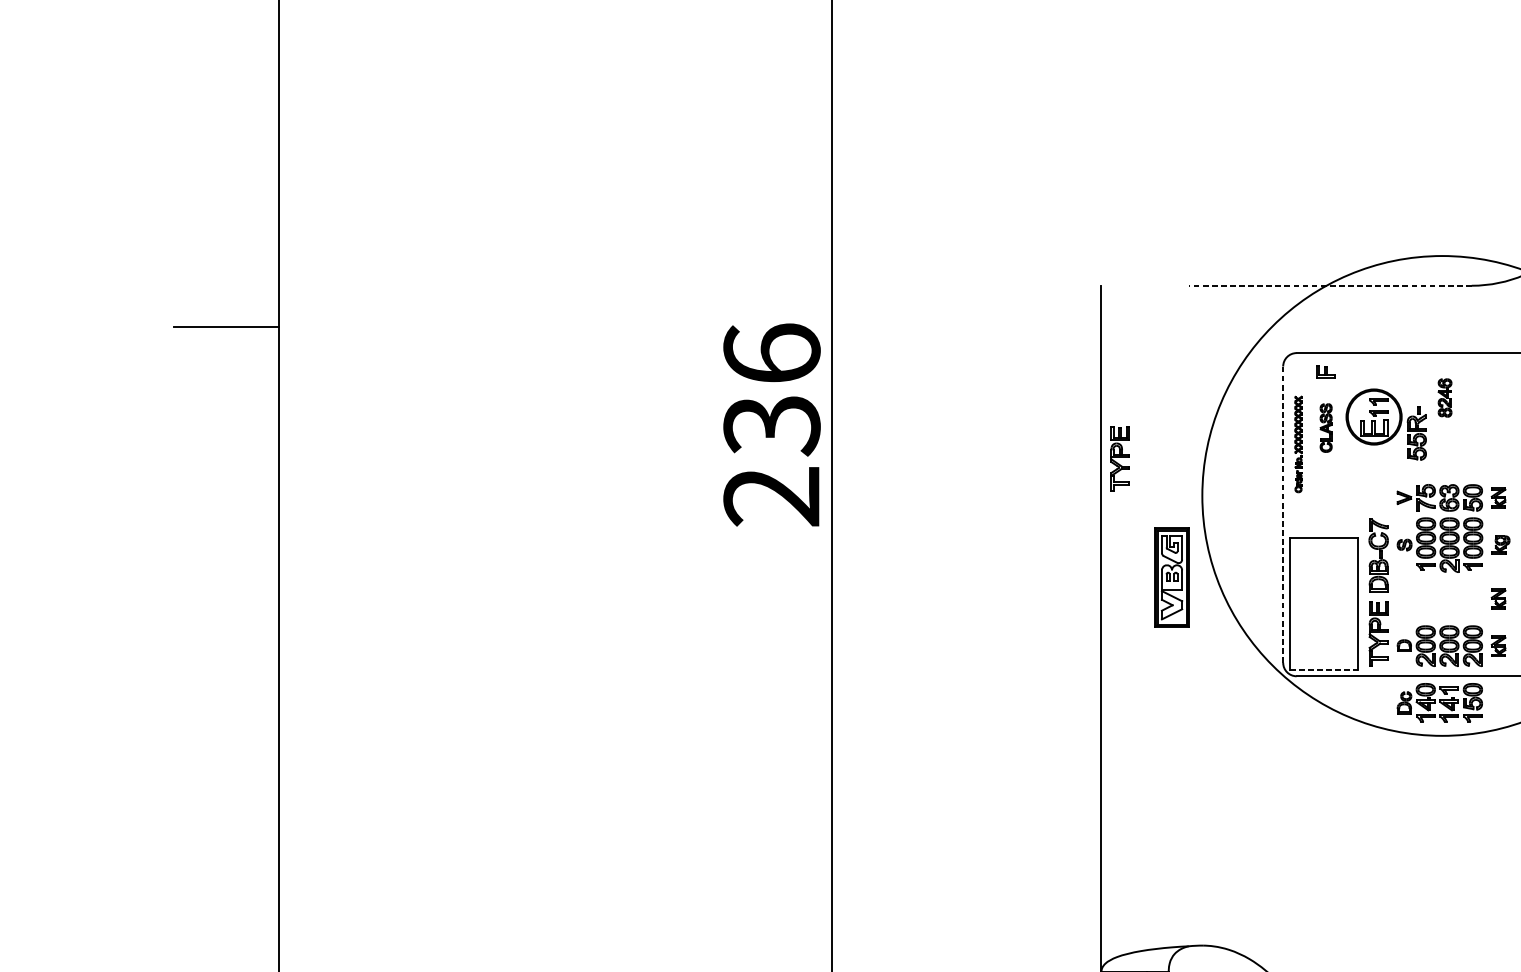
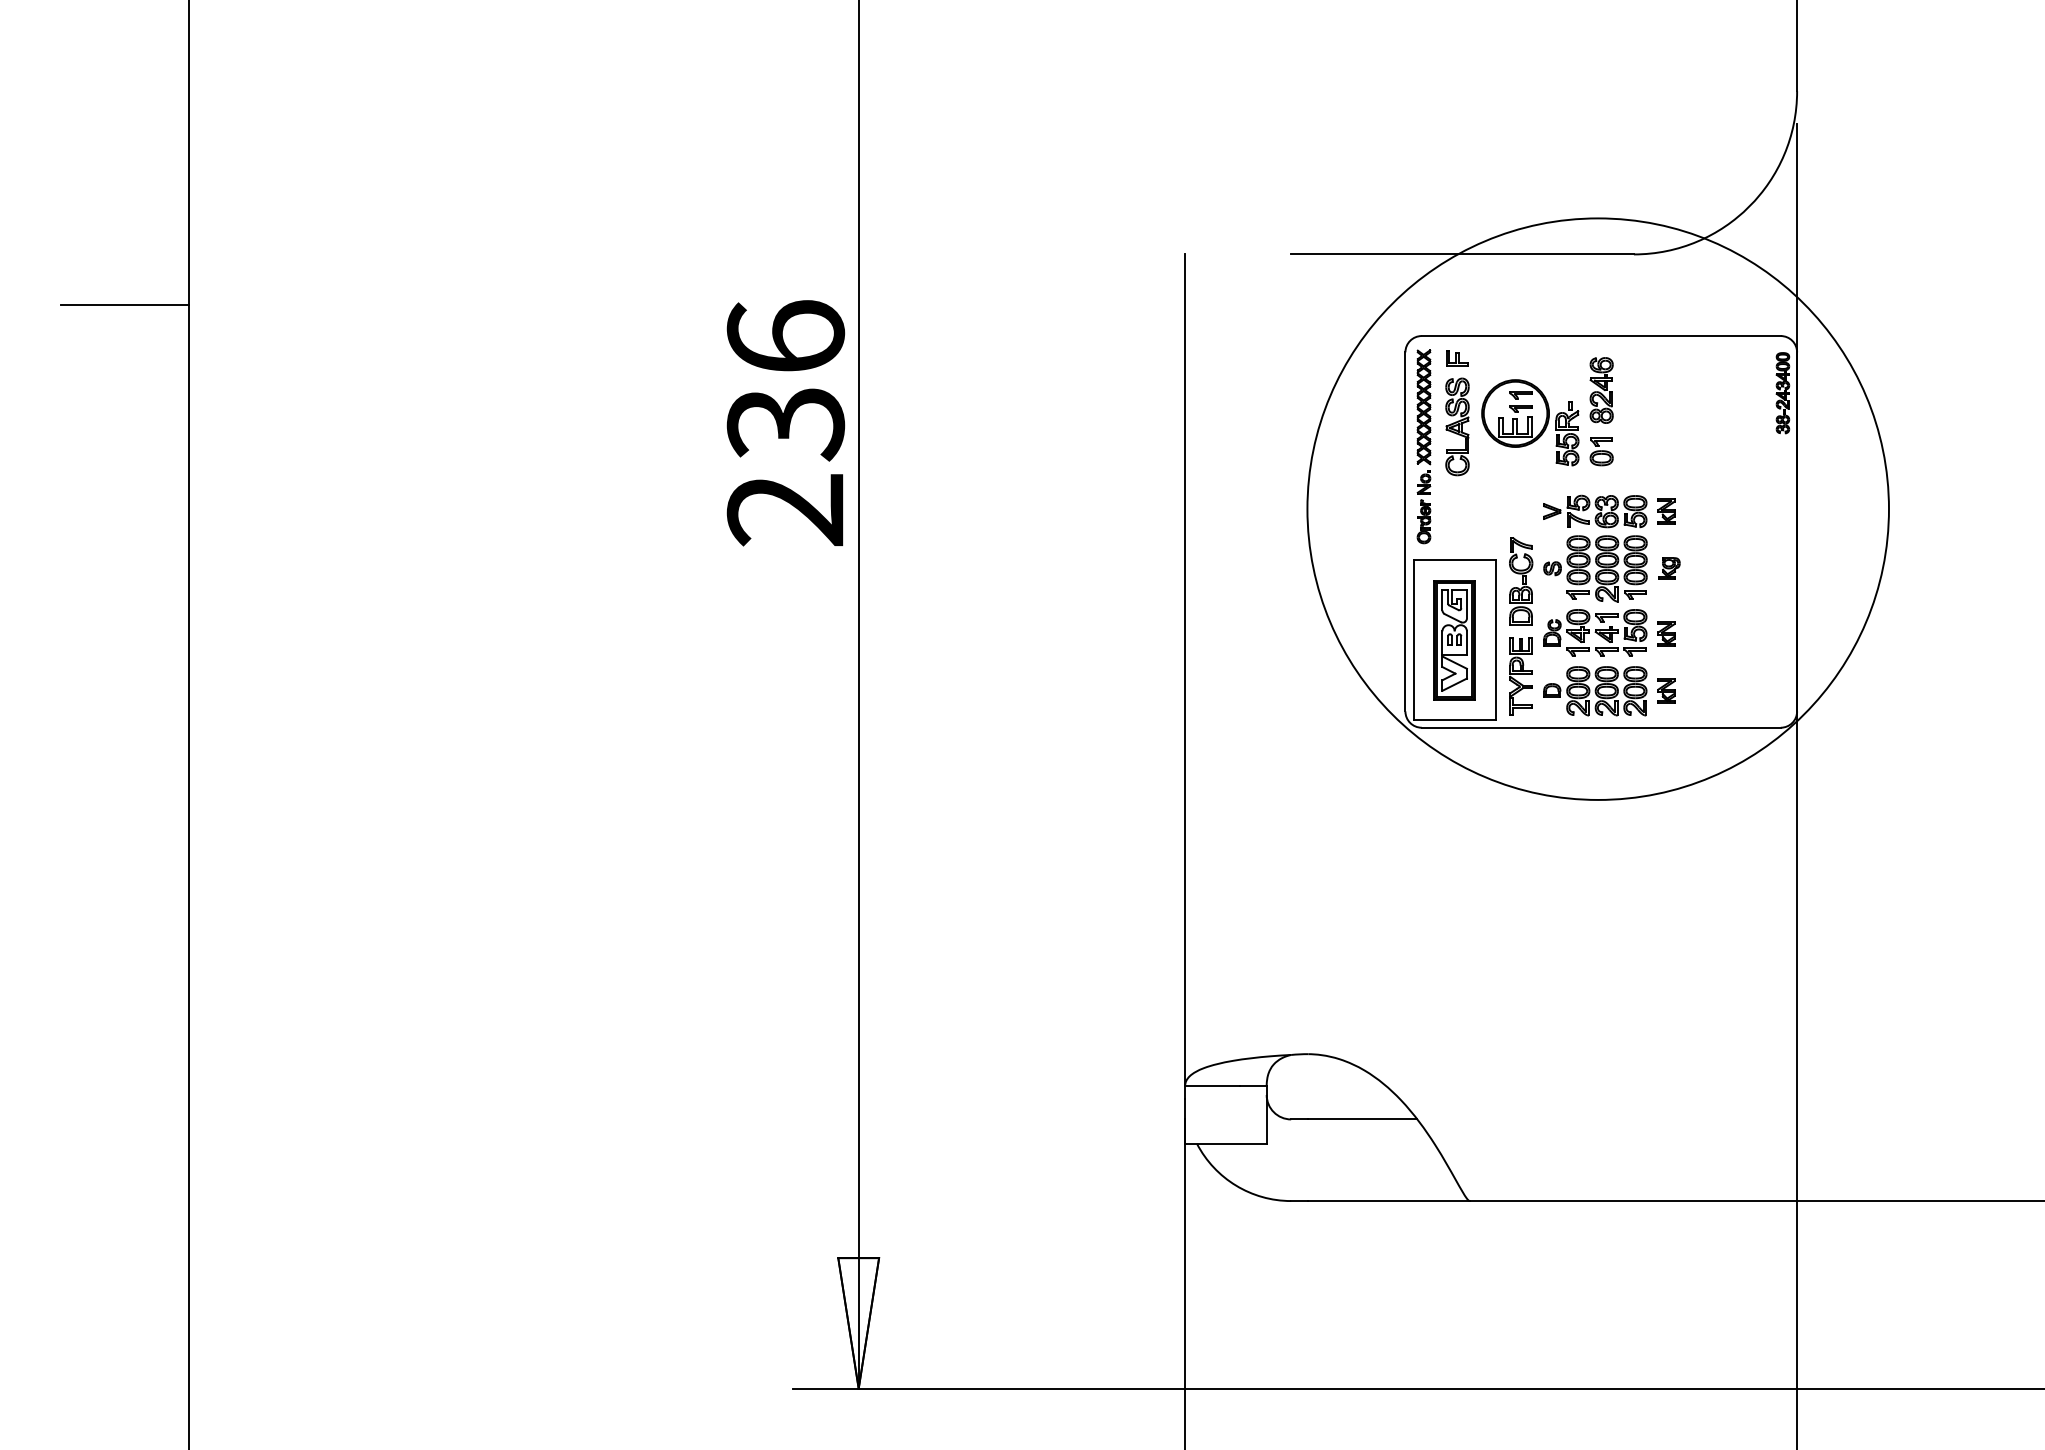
line: (1330, 285) -> (1462, 254), dashed -> solid
part: (1444, 398) -> (1601, 390), size x1.43
part: (1326, 427) -> (1457, 426), size x1.67
part: (1298, 444) -> (1423, 446), size x1.67
part: (1444, 448) -> (1601, 451), added
part: (1119, 459) -> (1207, 464), removed
line: (1283, 514) -> (1405, 531), dashed -> solid
part: (1171, 577) -> (1454, 640), moved
line: (1324, 669) -> (1455, 719), dashed -> solid
part: (1440, 702) -> (1595, 632), moved

